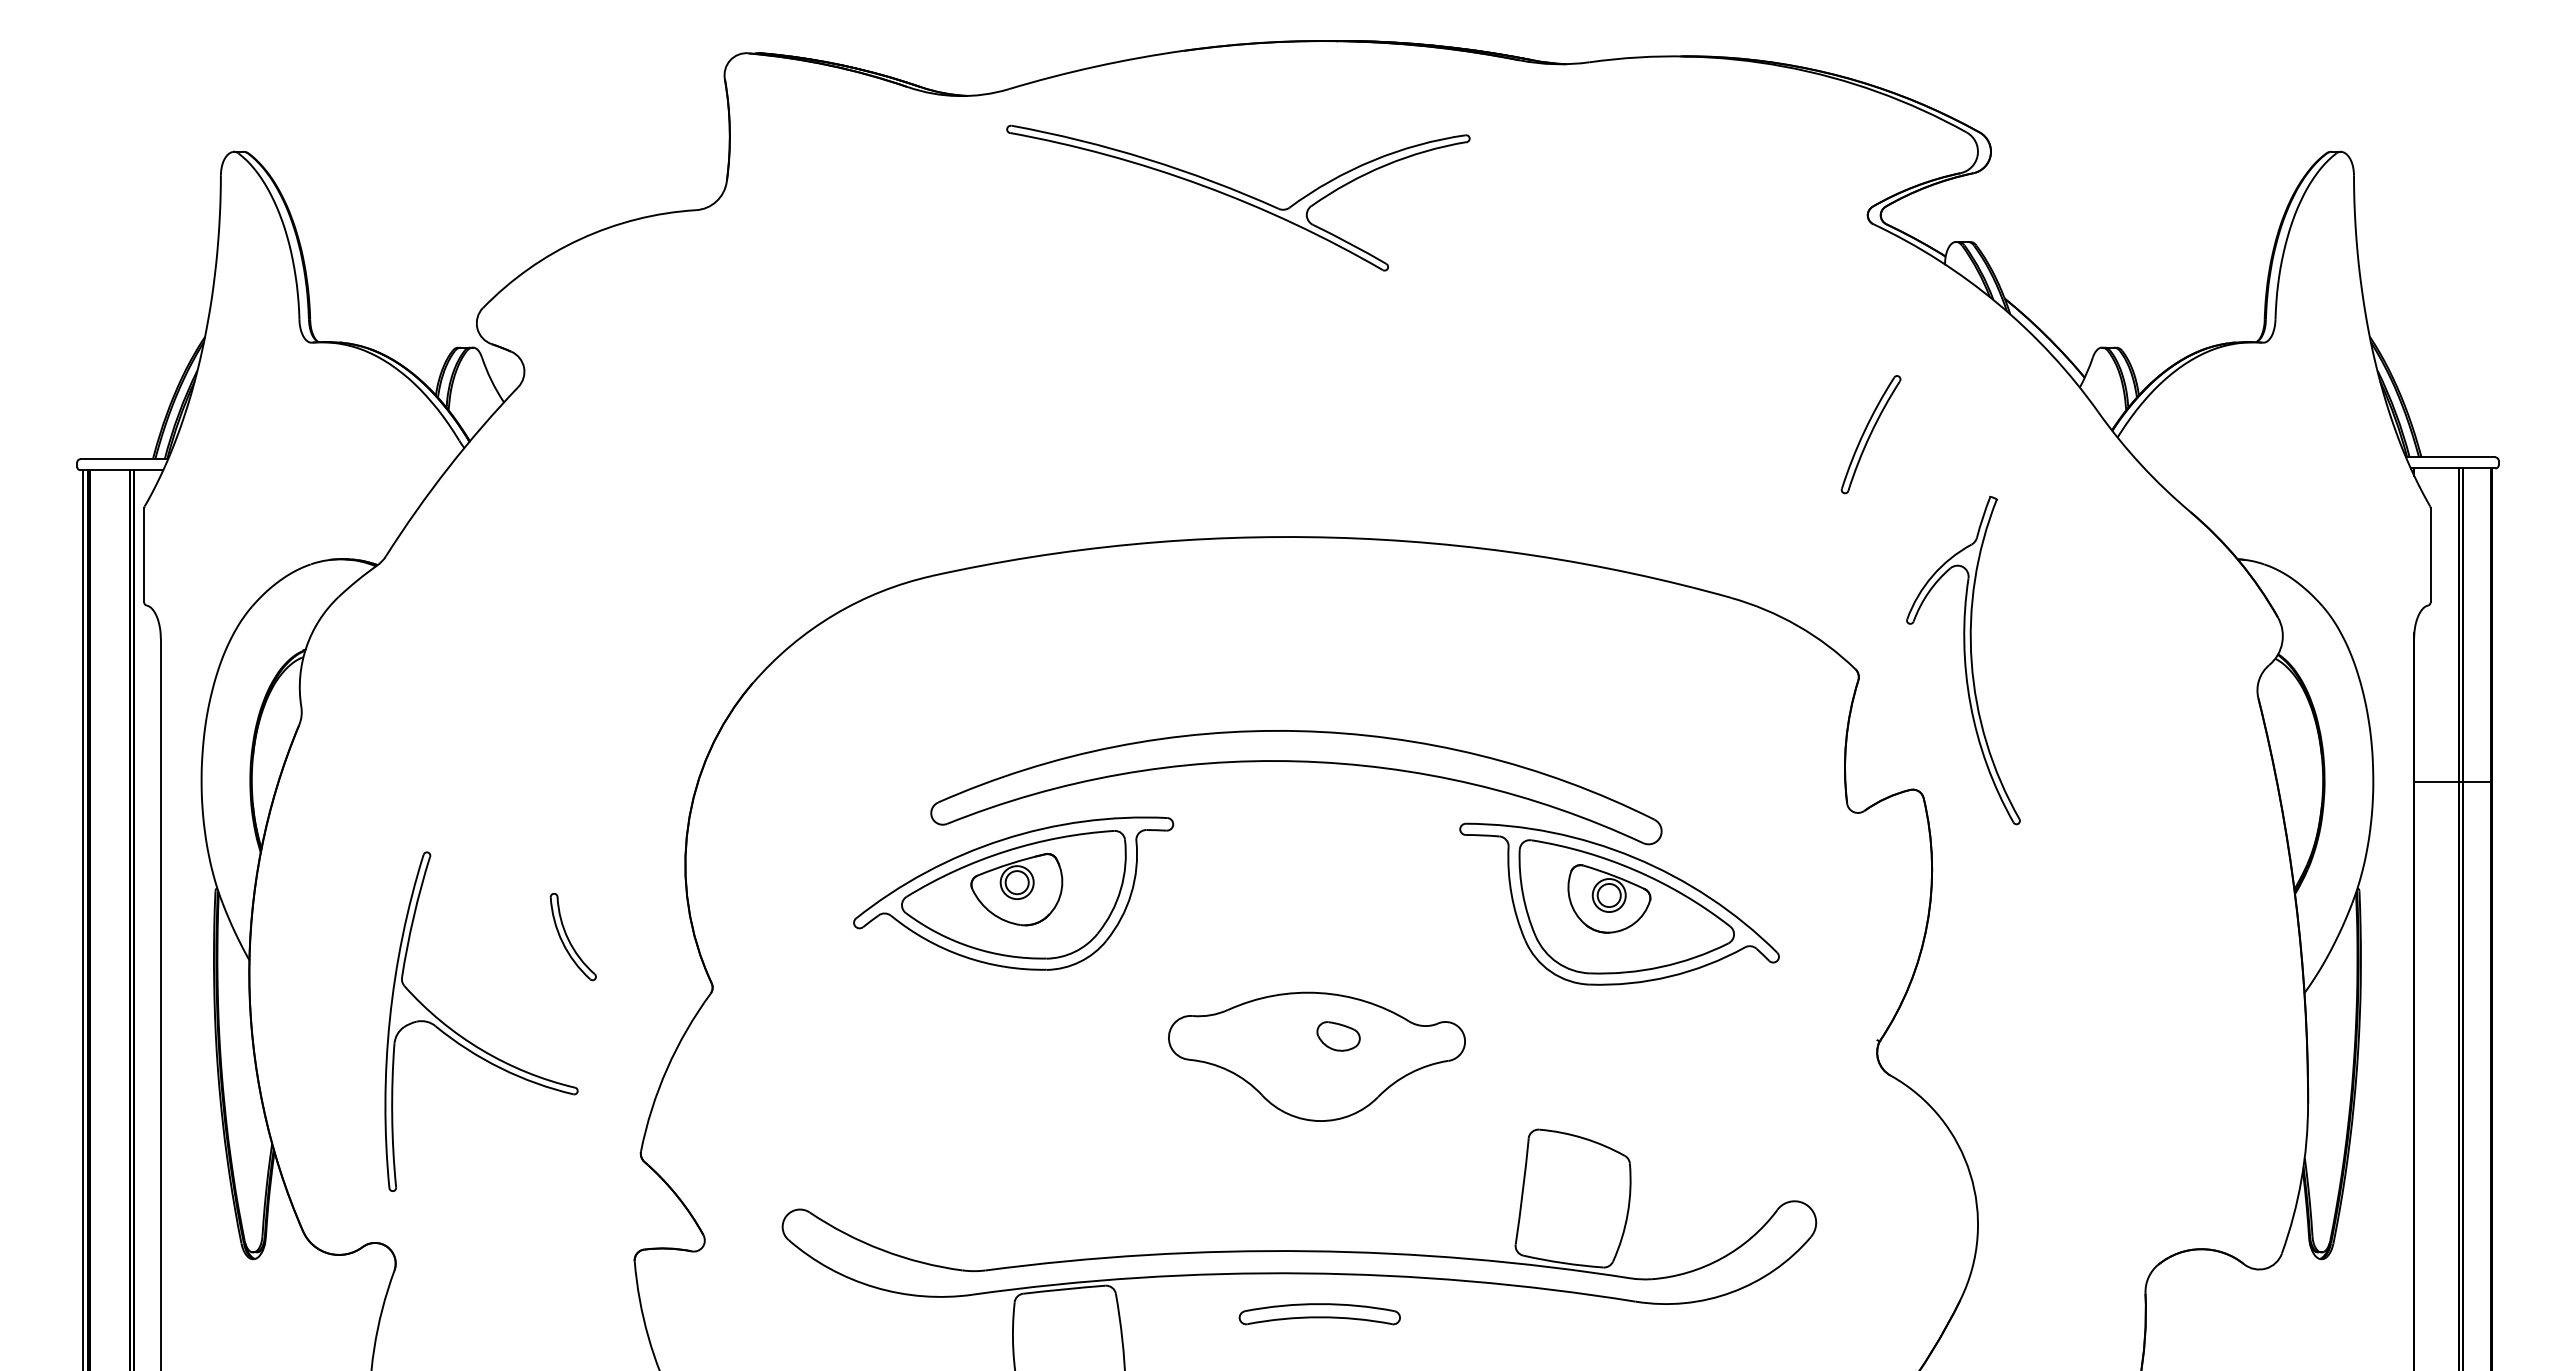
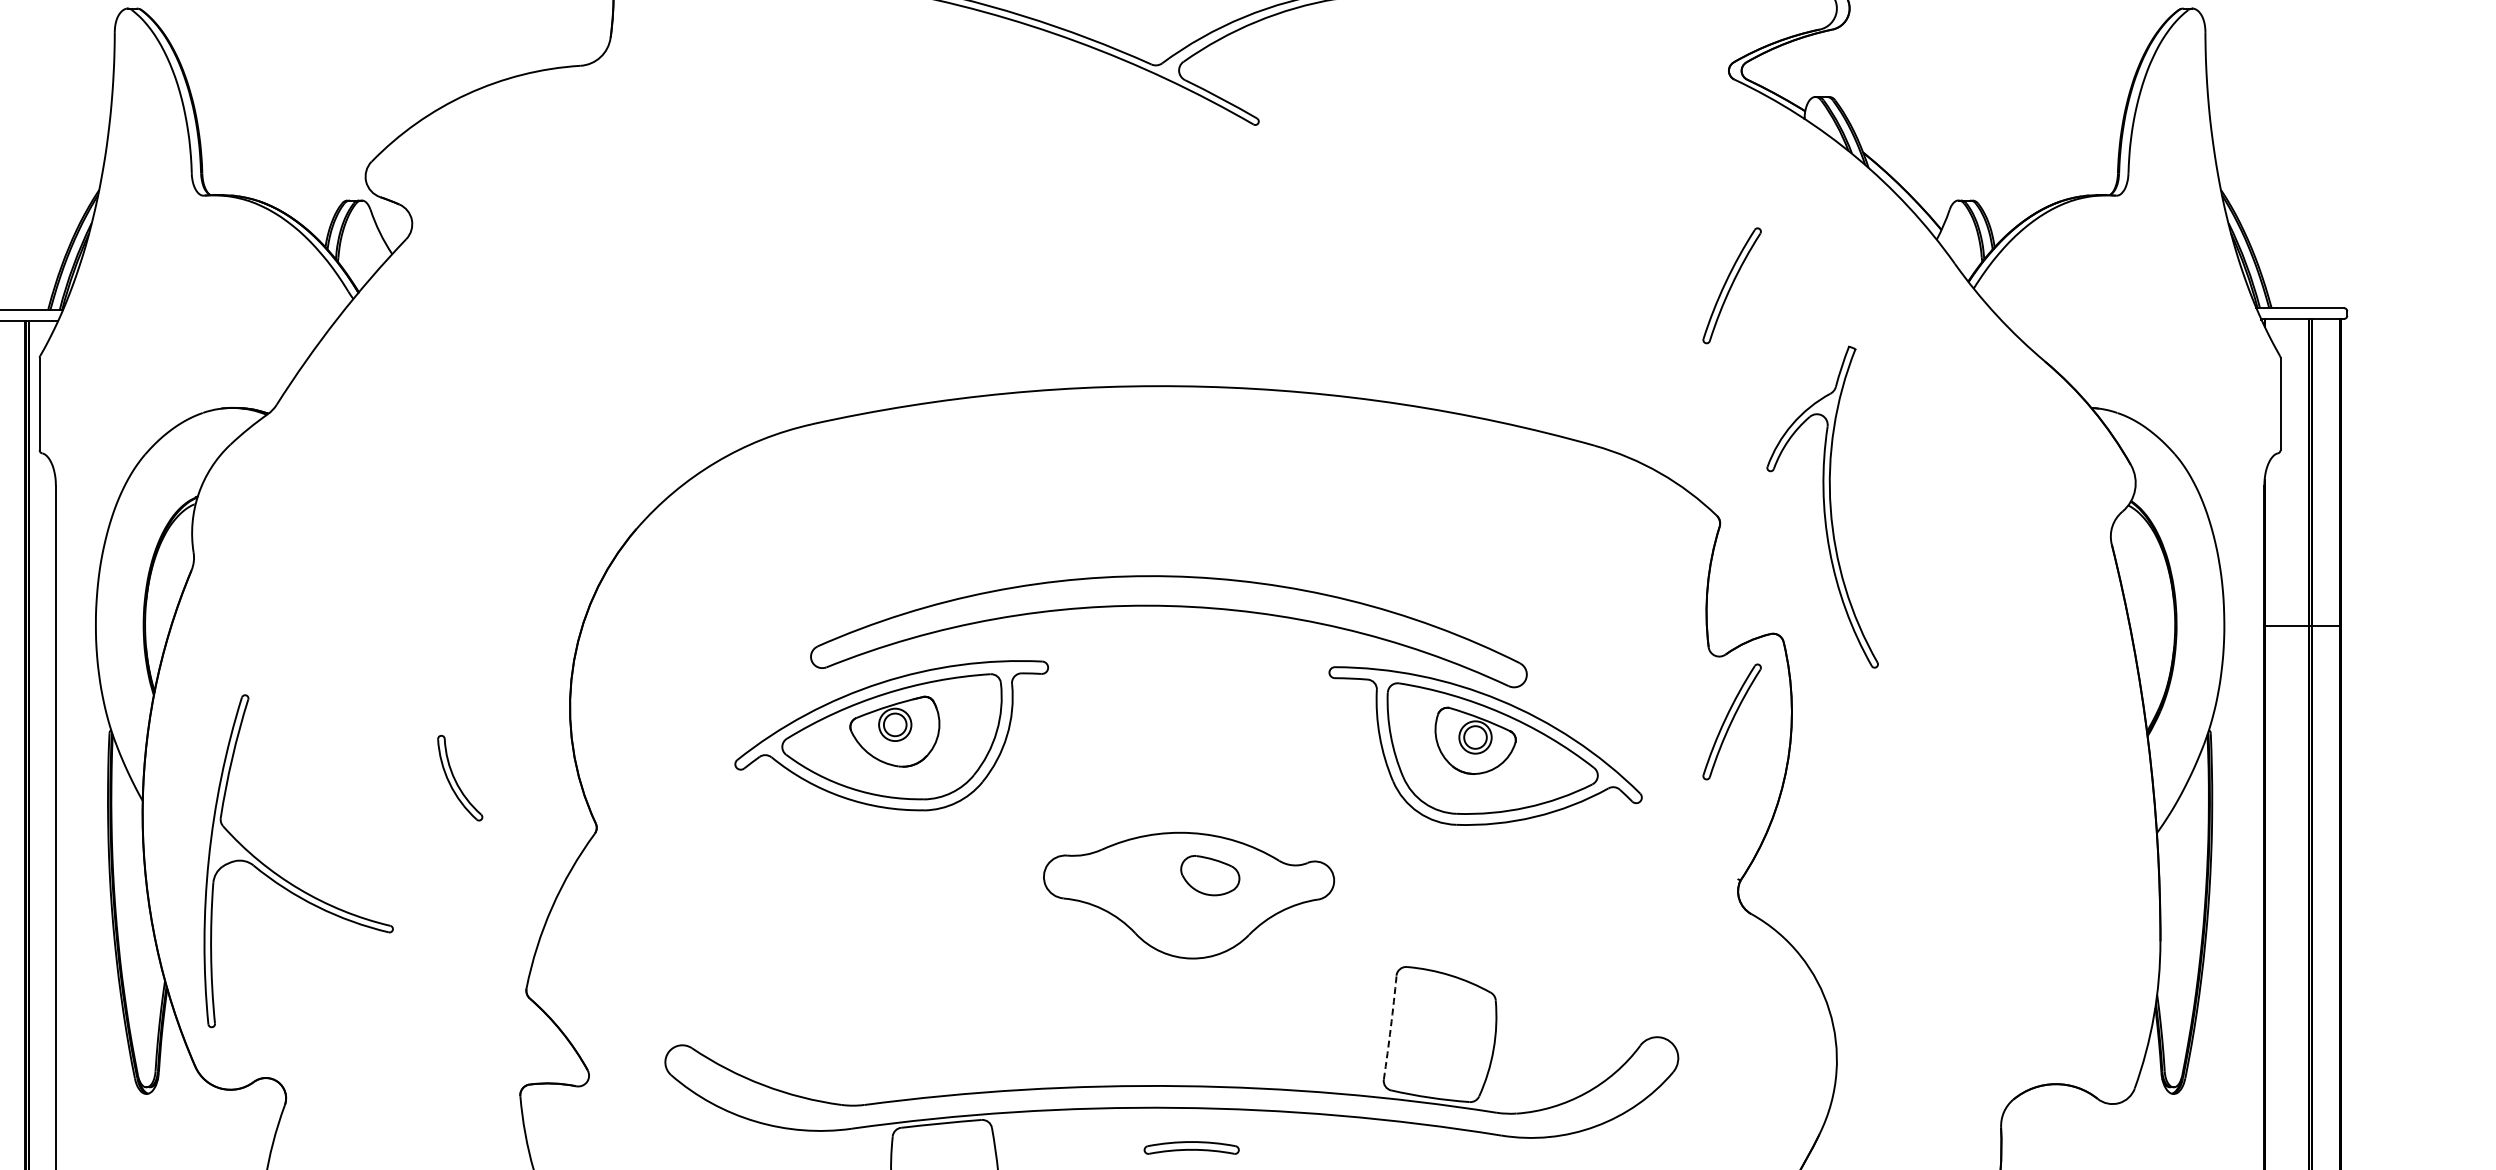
part: (1870, 879) -> (1731, 721), added
part: (1338, 1036) -> (1210, 875), size x1.4
part: (467, 1039) -> (284, 878), moved
arc: (1522, 1191) -> (1390, 1027), solid -> dashed
part: (1319, 1314) -> (1191, 1148), size x0.6

